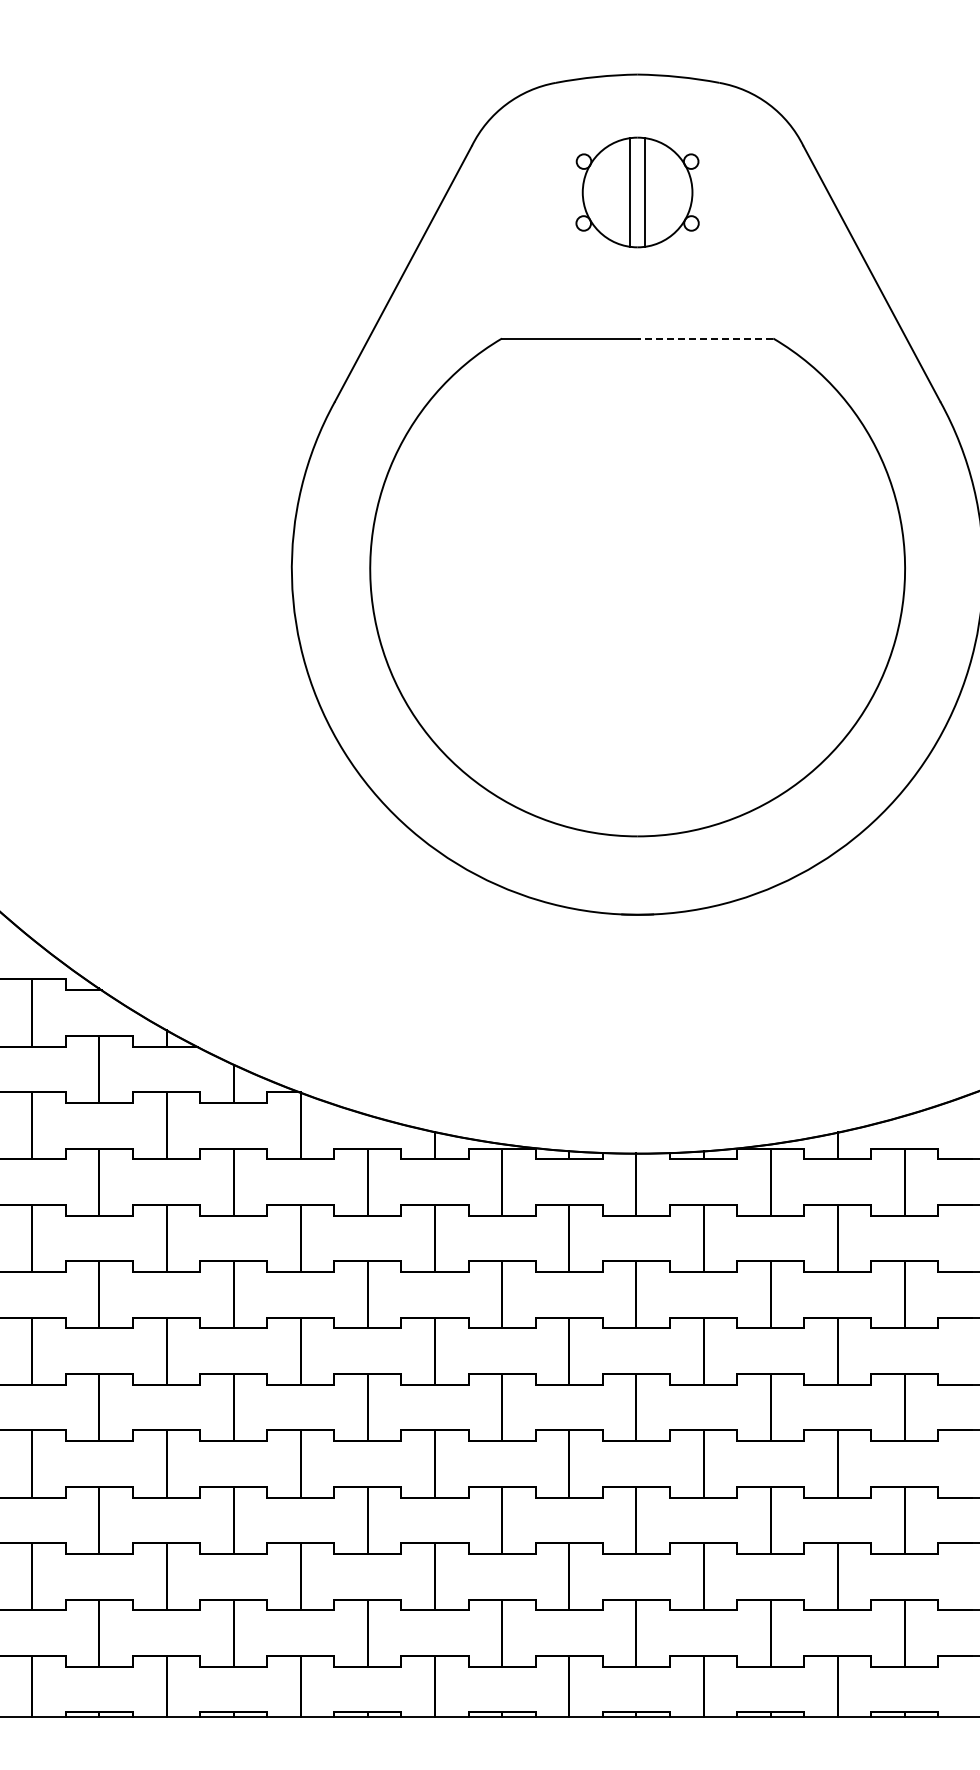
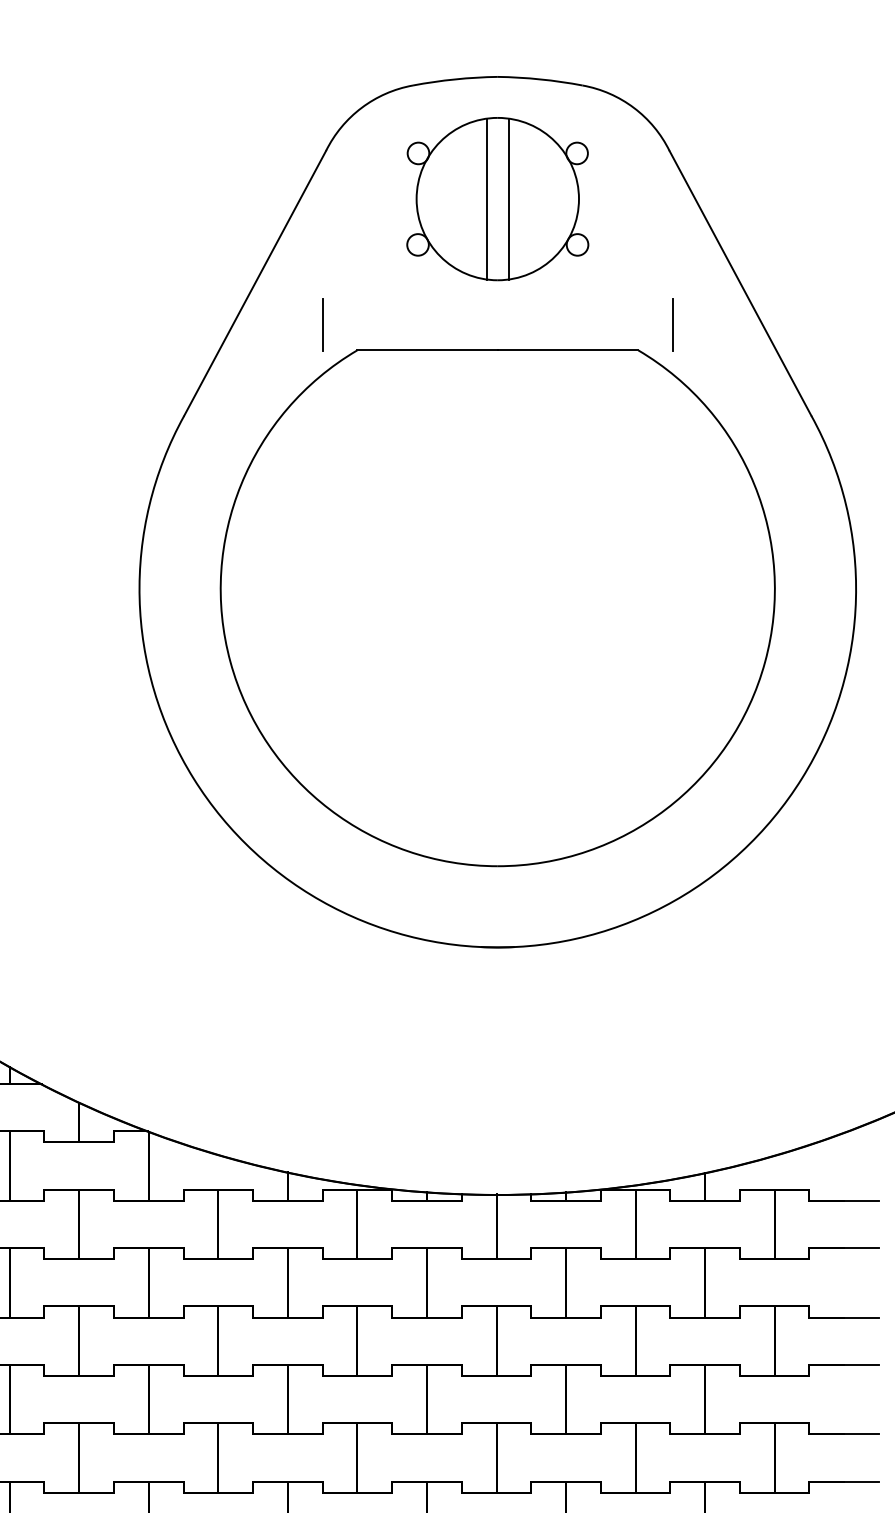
part: (637, 192) -> (497, 199), size x1.43
line: (469, 313) -> (323, 324), added
line: (806, 313) -> (672, 324), added
line: (705, 338) -> (568, 350), dashed -> solid

